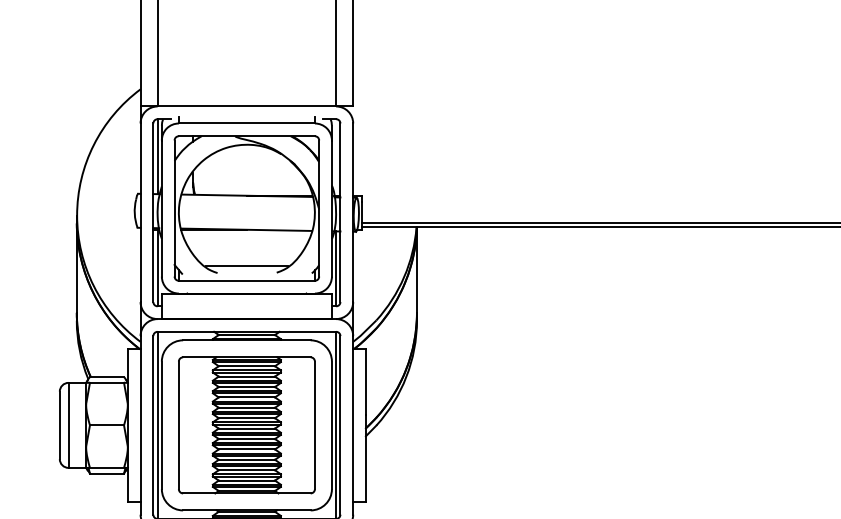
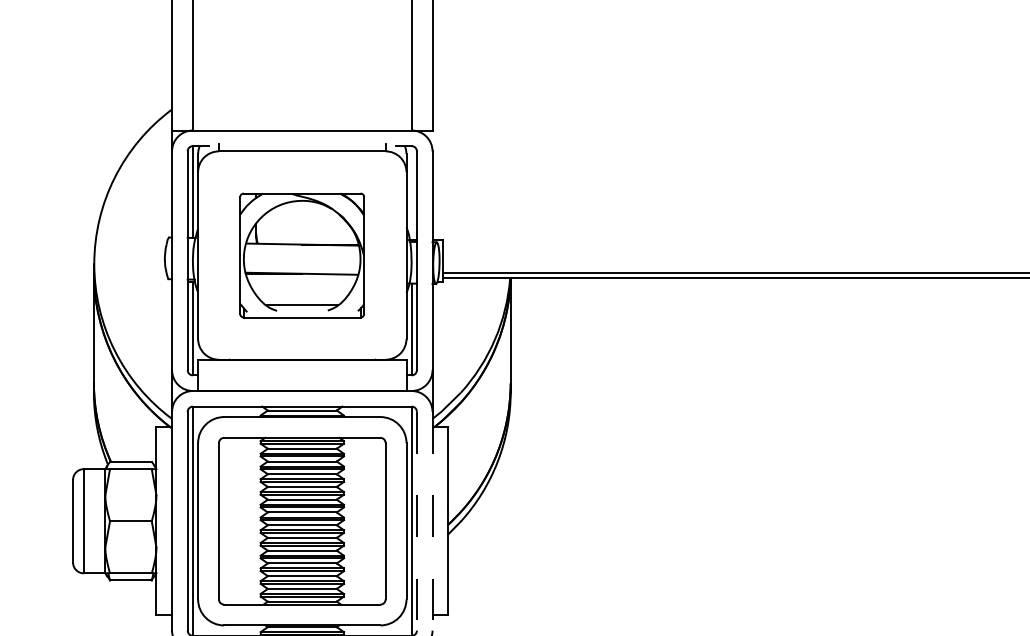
part: (246, 208) -> (301, 255), size x0.7
line: (340, 425) -> (416, 521), solid -> dashed
line: (353, 425) -> (432, 521), solid -> dashed

